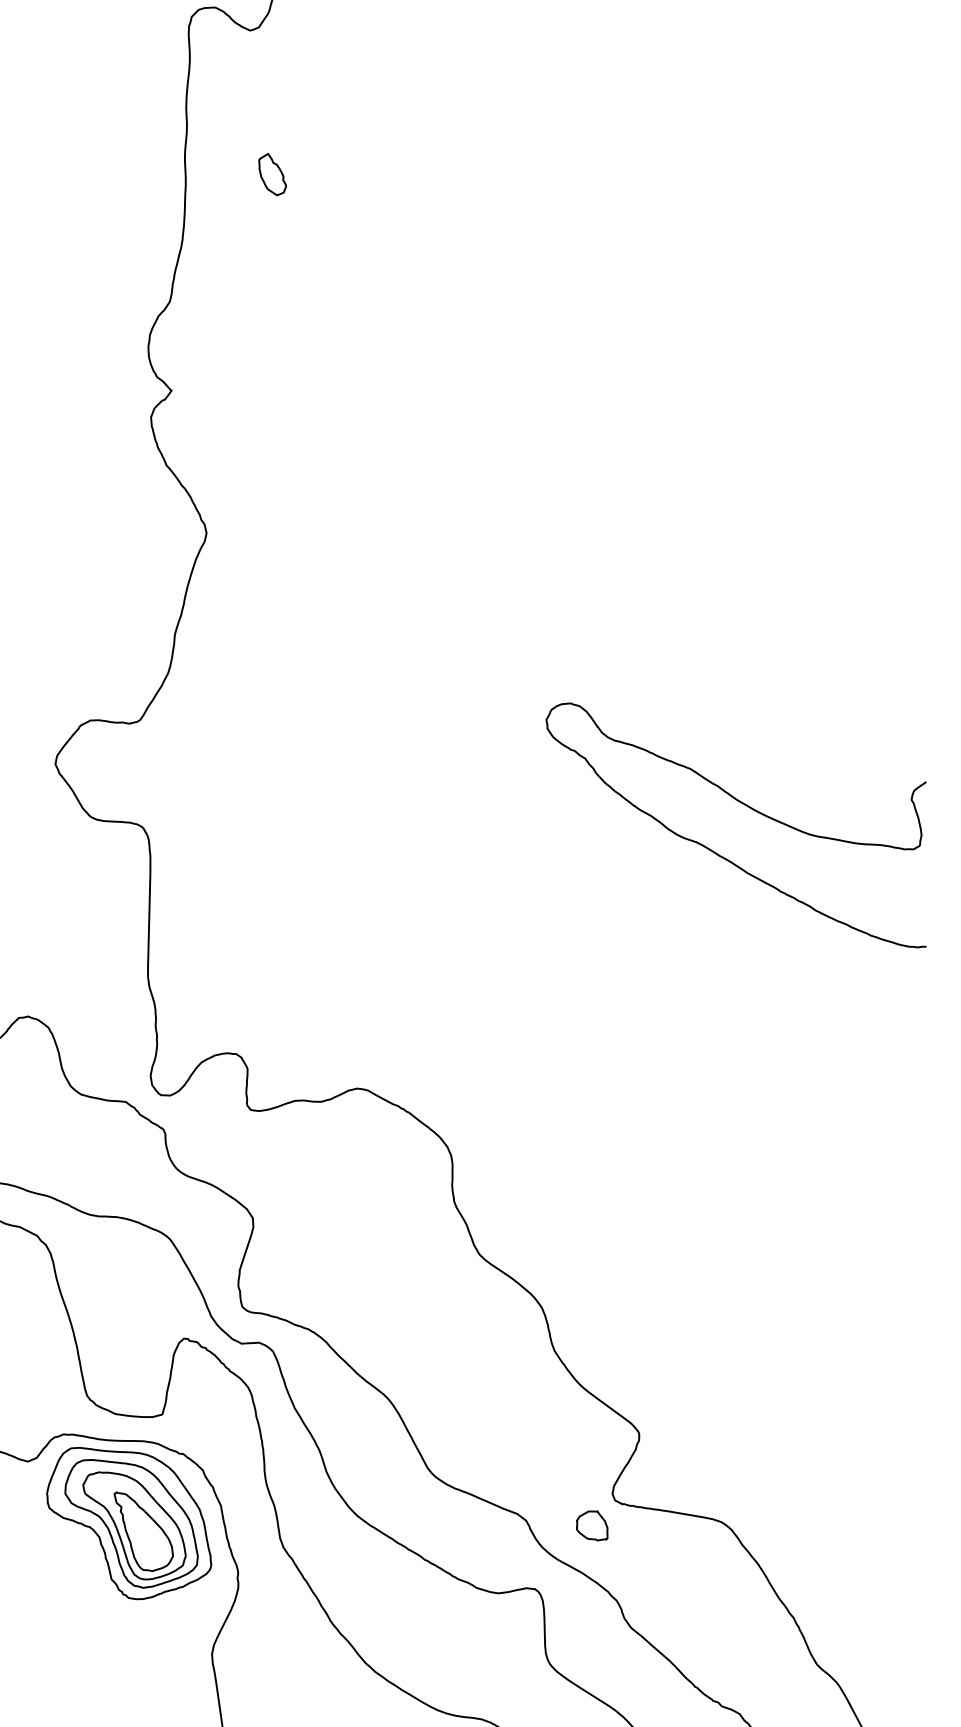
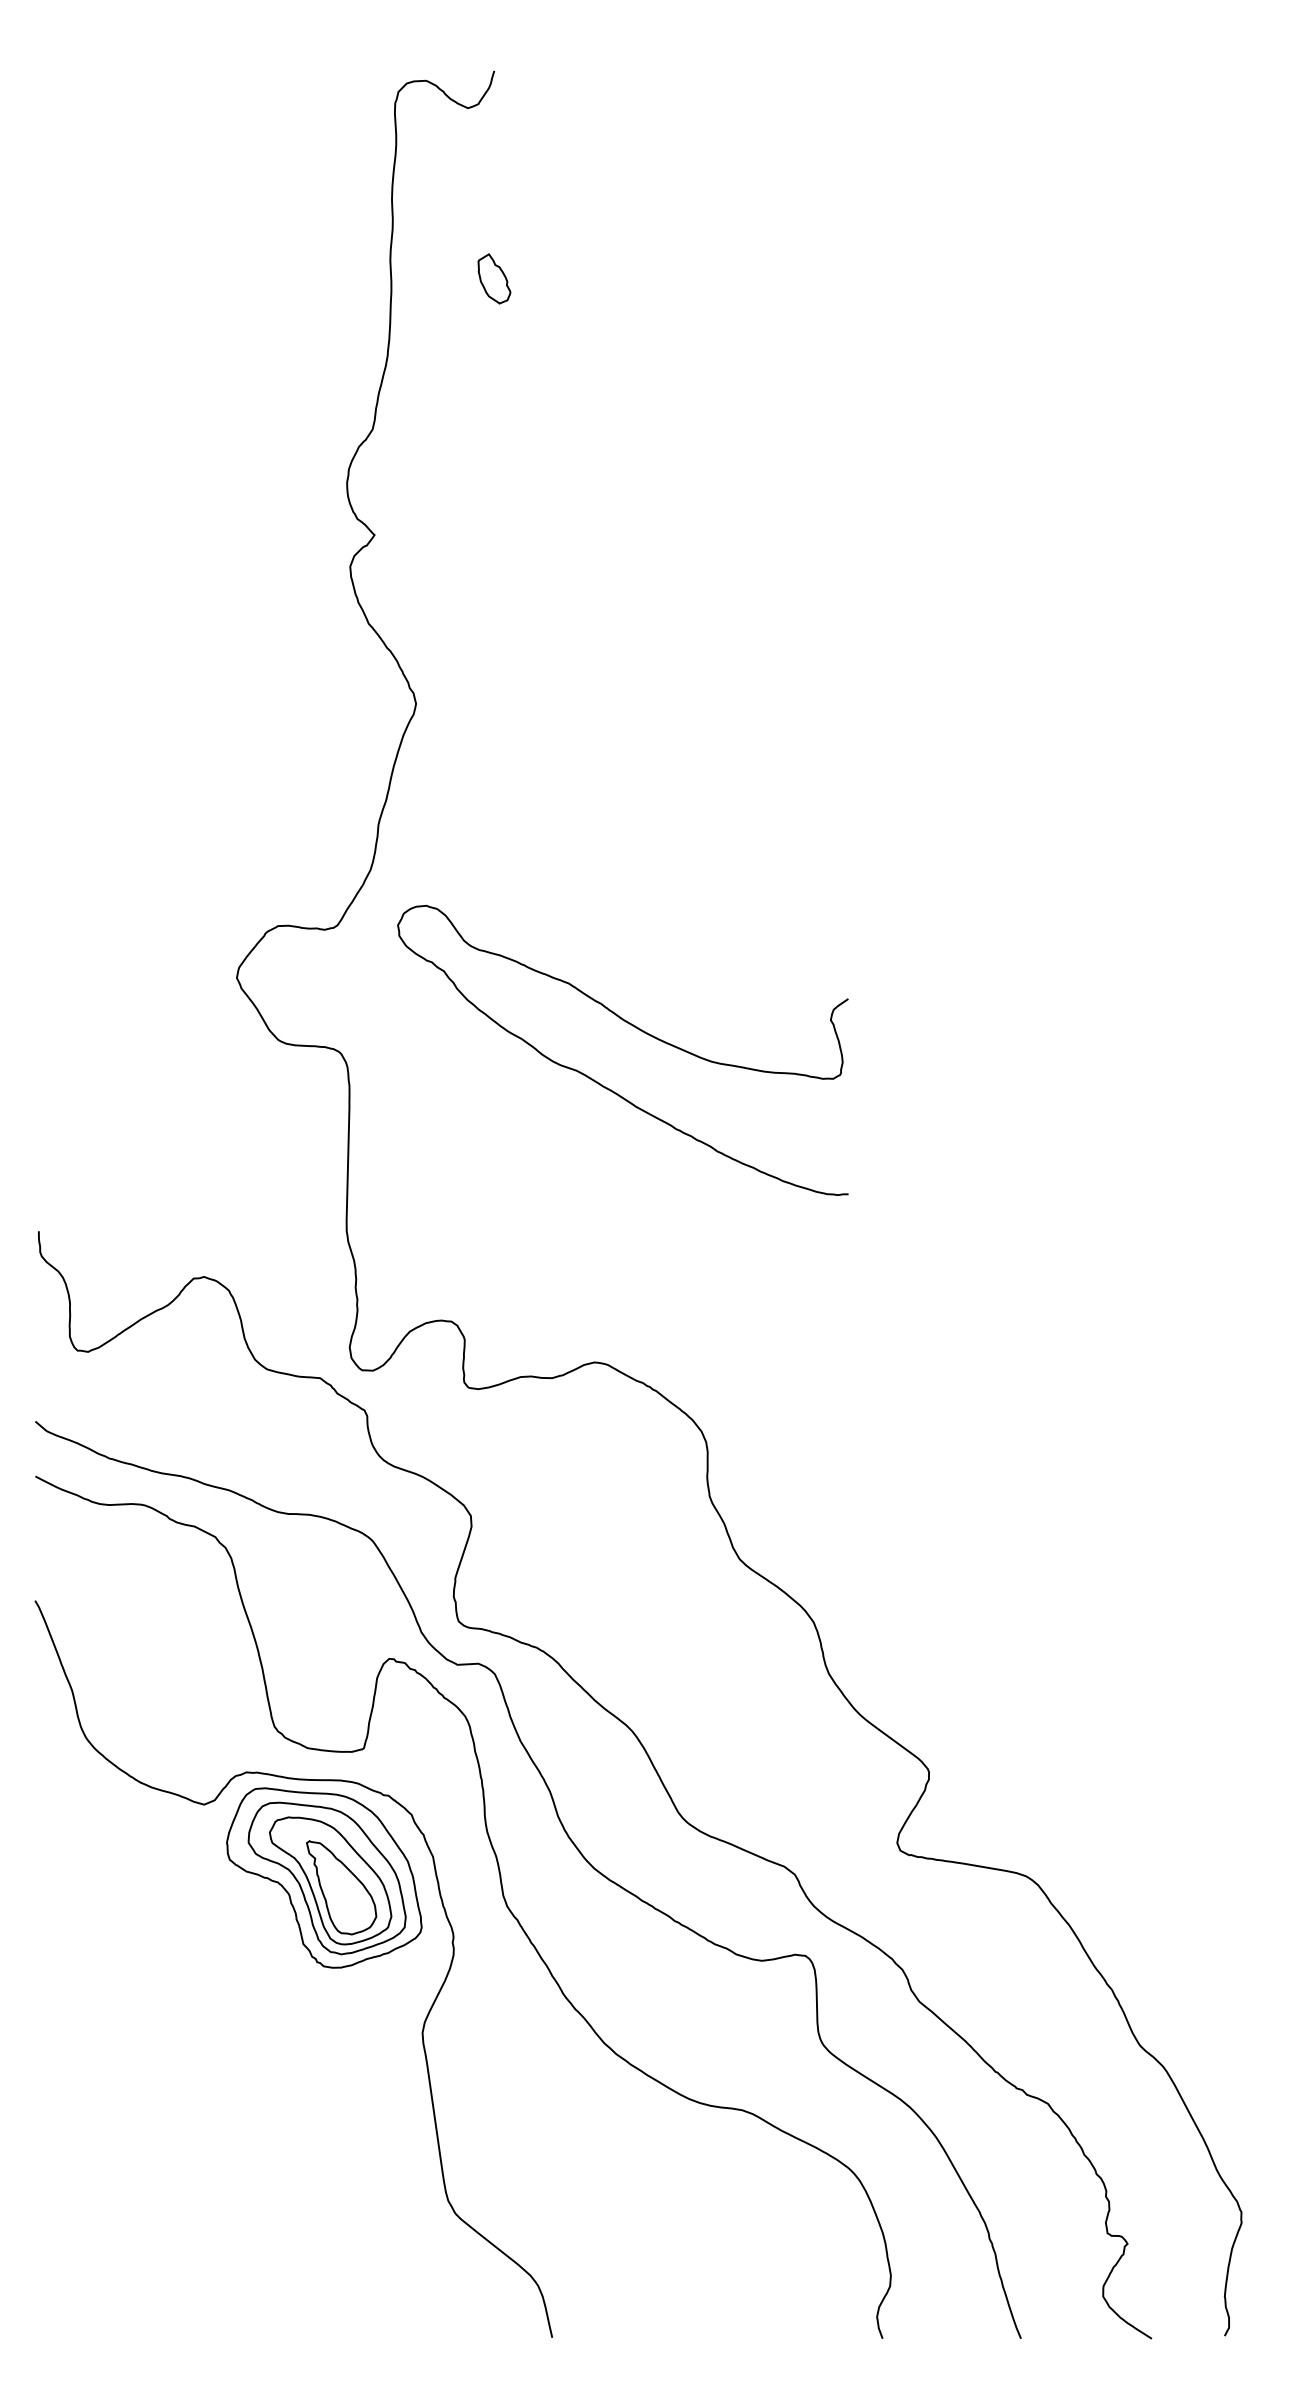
curve: (748, 807) -> (637, 1029), moved
part: (592, 1525) -> (873, 1880), removed

